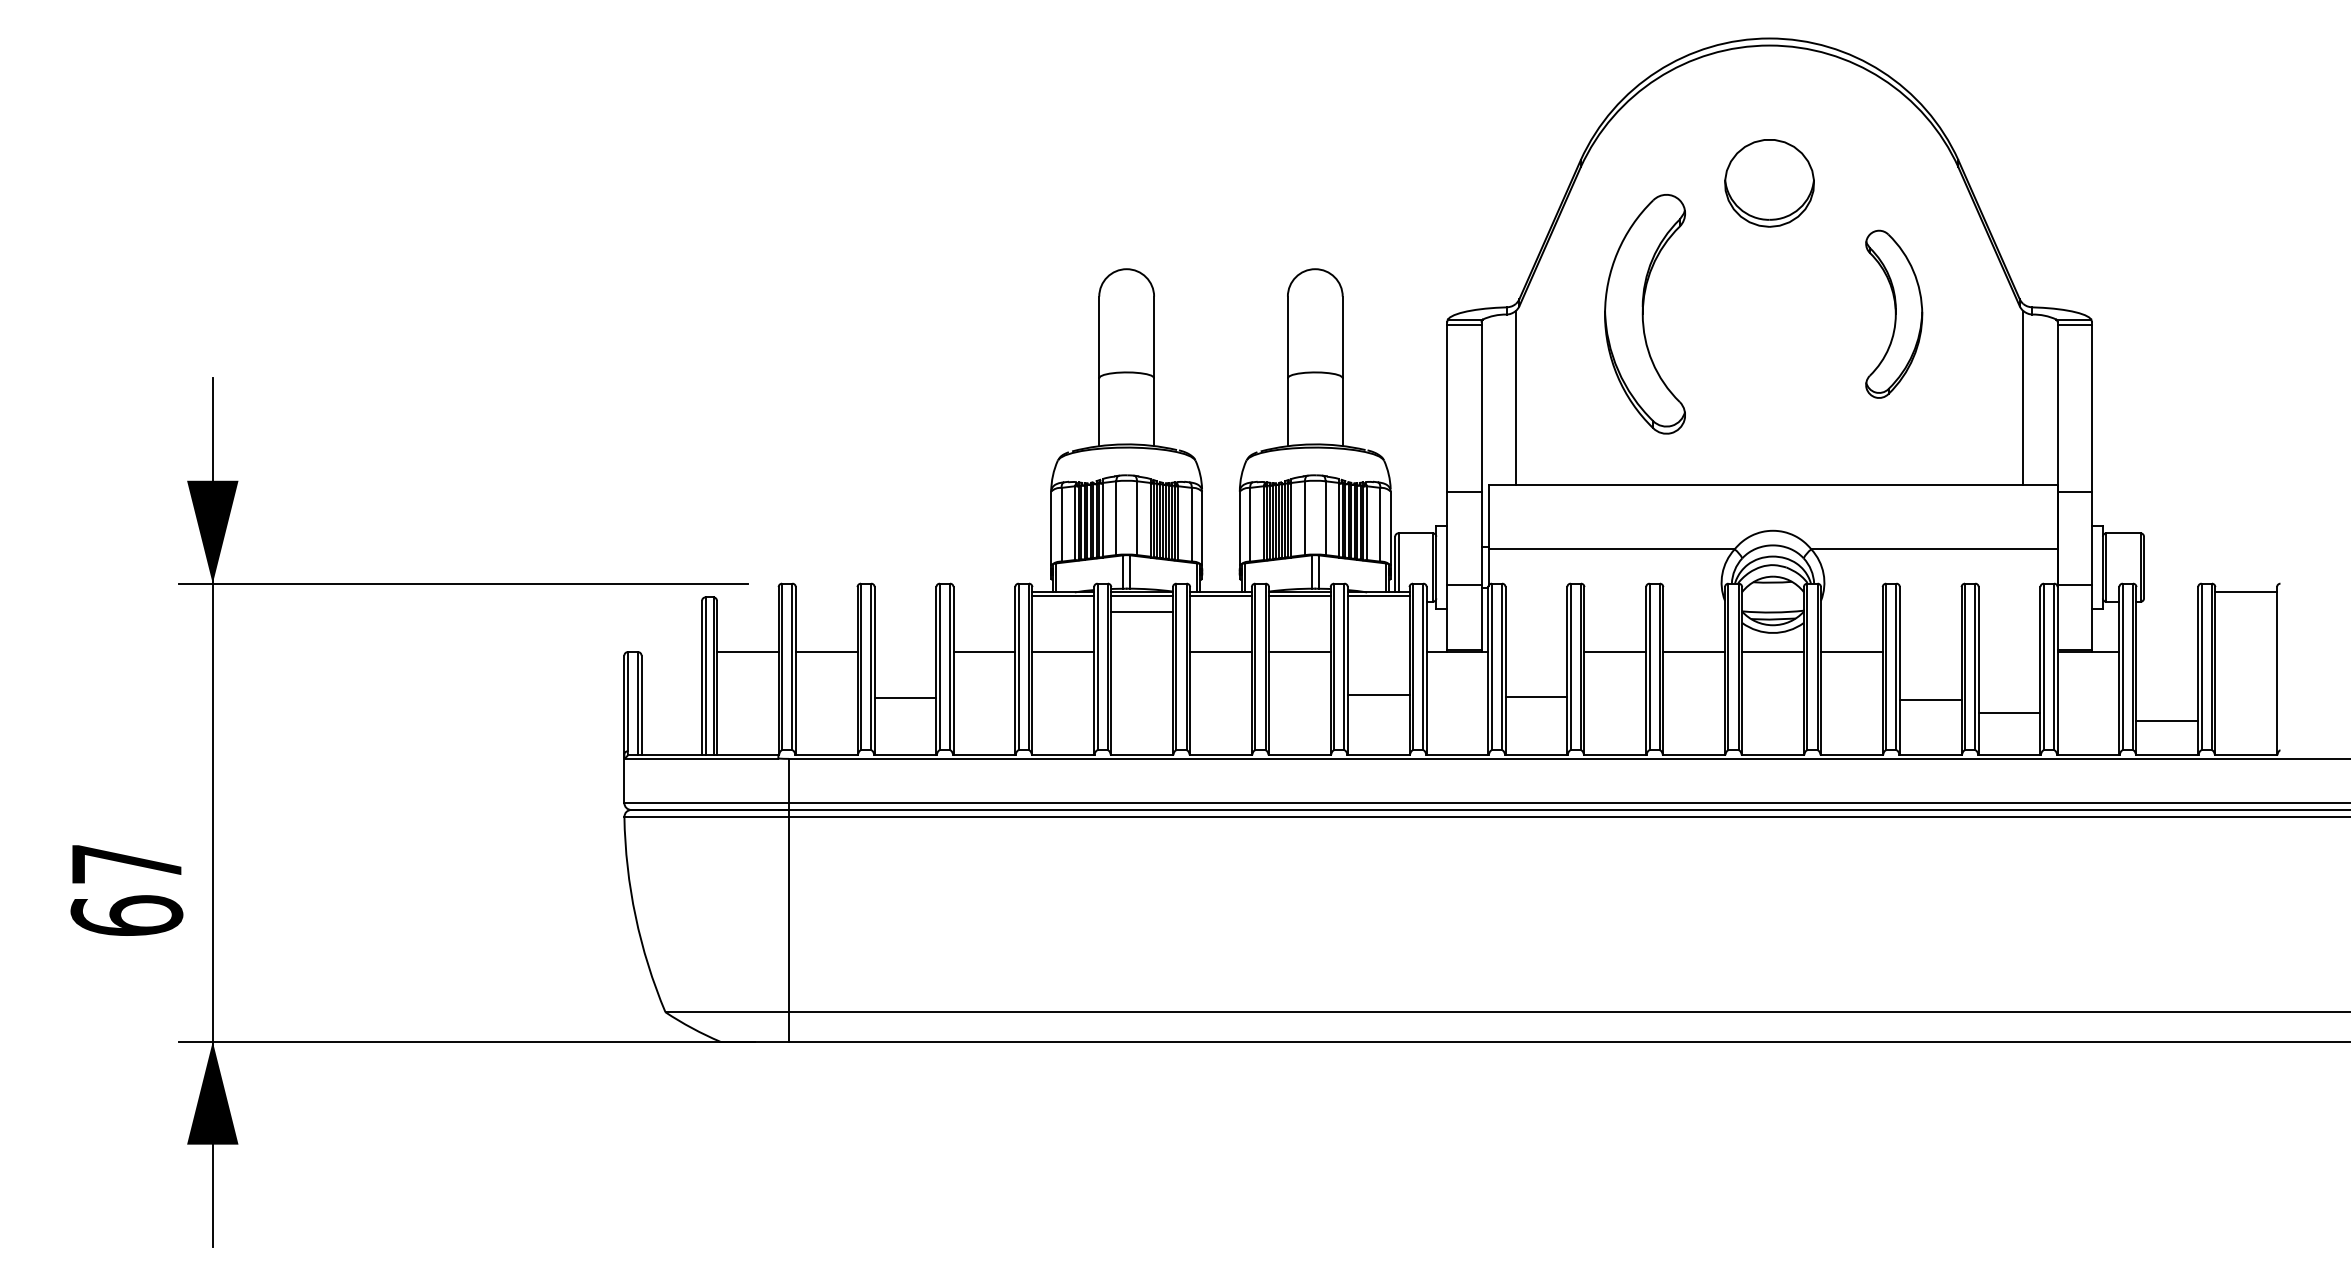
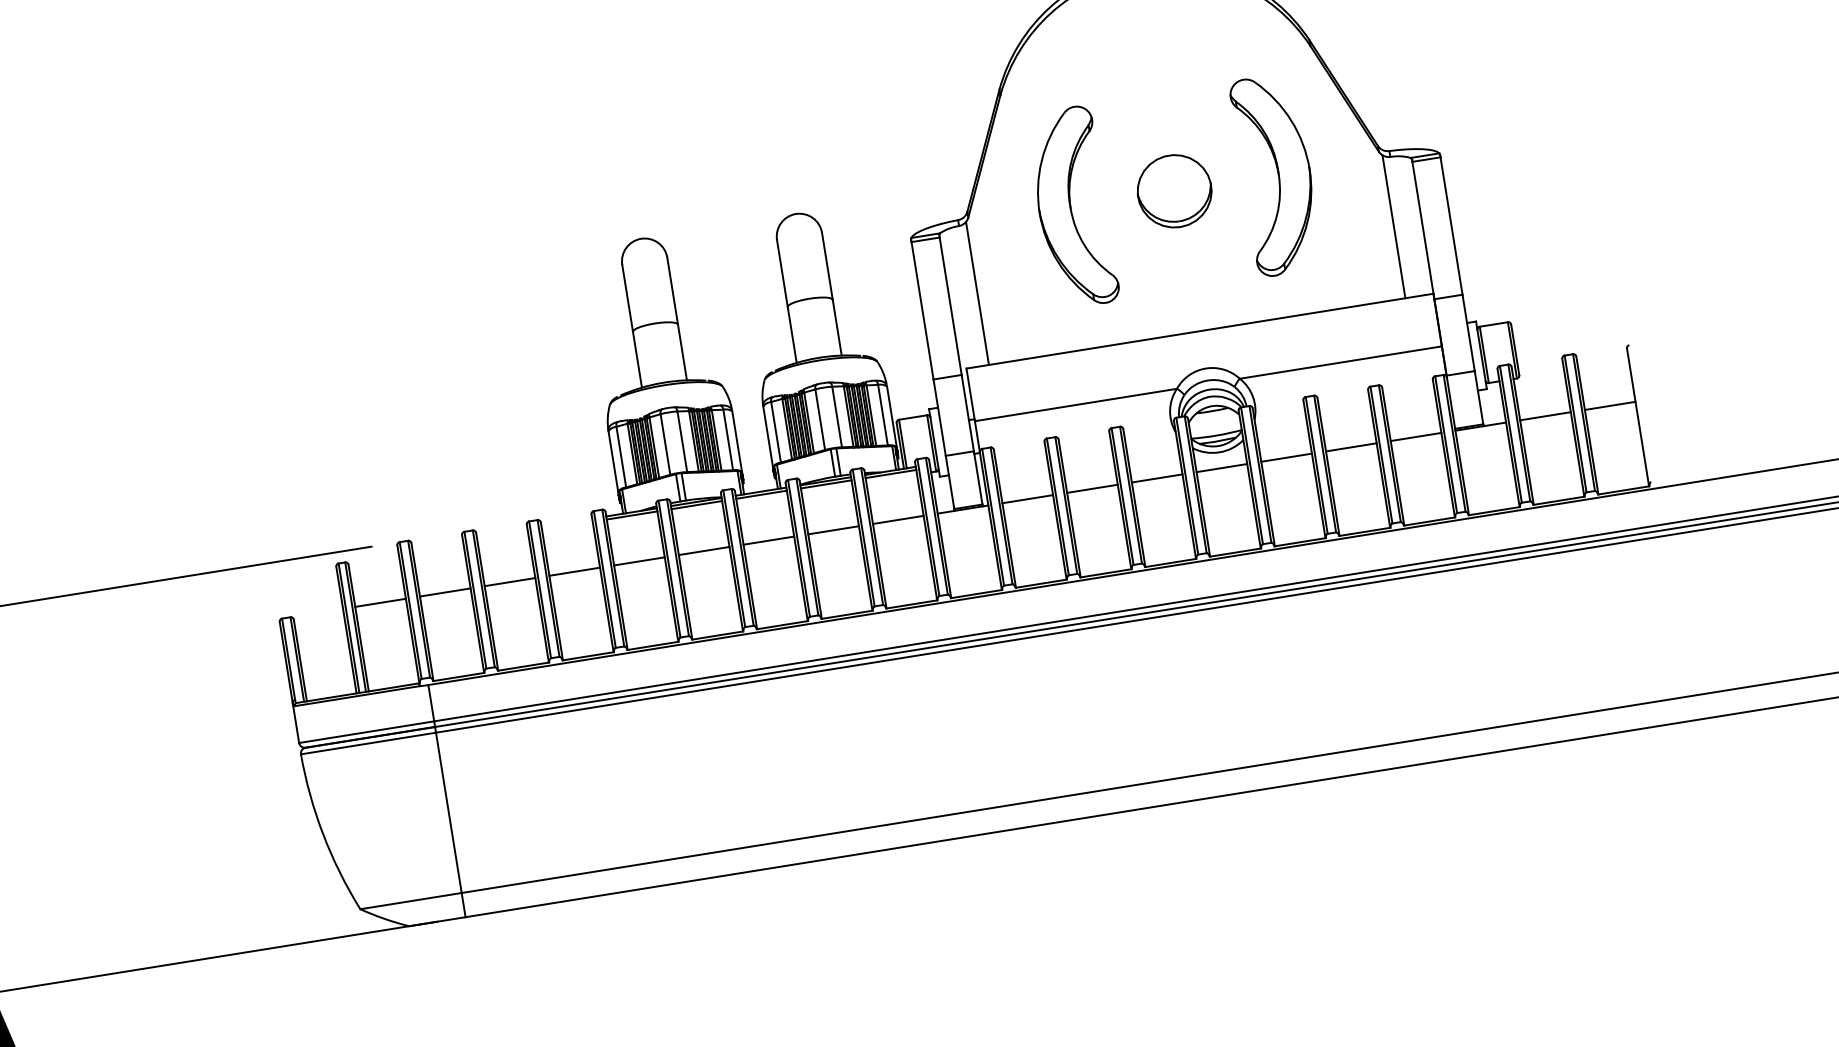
part: (1769, 183) -> (1174, 191), moved
part: (1894, 314) -> (1277, 175), size x1.43
line: (2246, 592) -> (1610, 406), moved
line: (1141, 612) -> (703, 551), moved
line: (1378, 695) -> (898, 520), moved
line: (1536, 697) -> (1027, 499), moved
line: (905, 698) -> (510, 582), moved
line: (1930, 700) -> (1351, 447), moved
line: (2009, 713) -> (1416, 437), moved
line: (2167, 721) -> (1545, 416), moved

